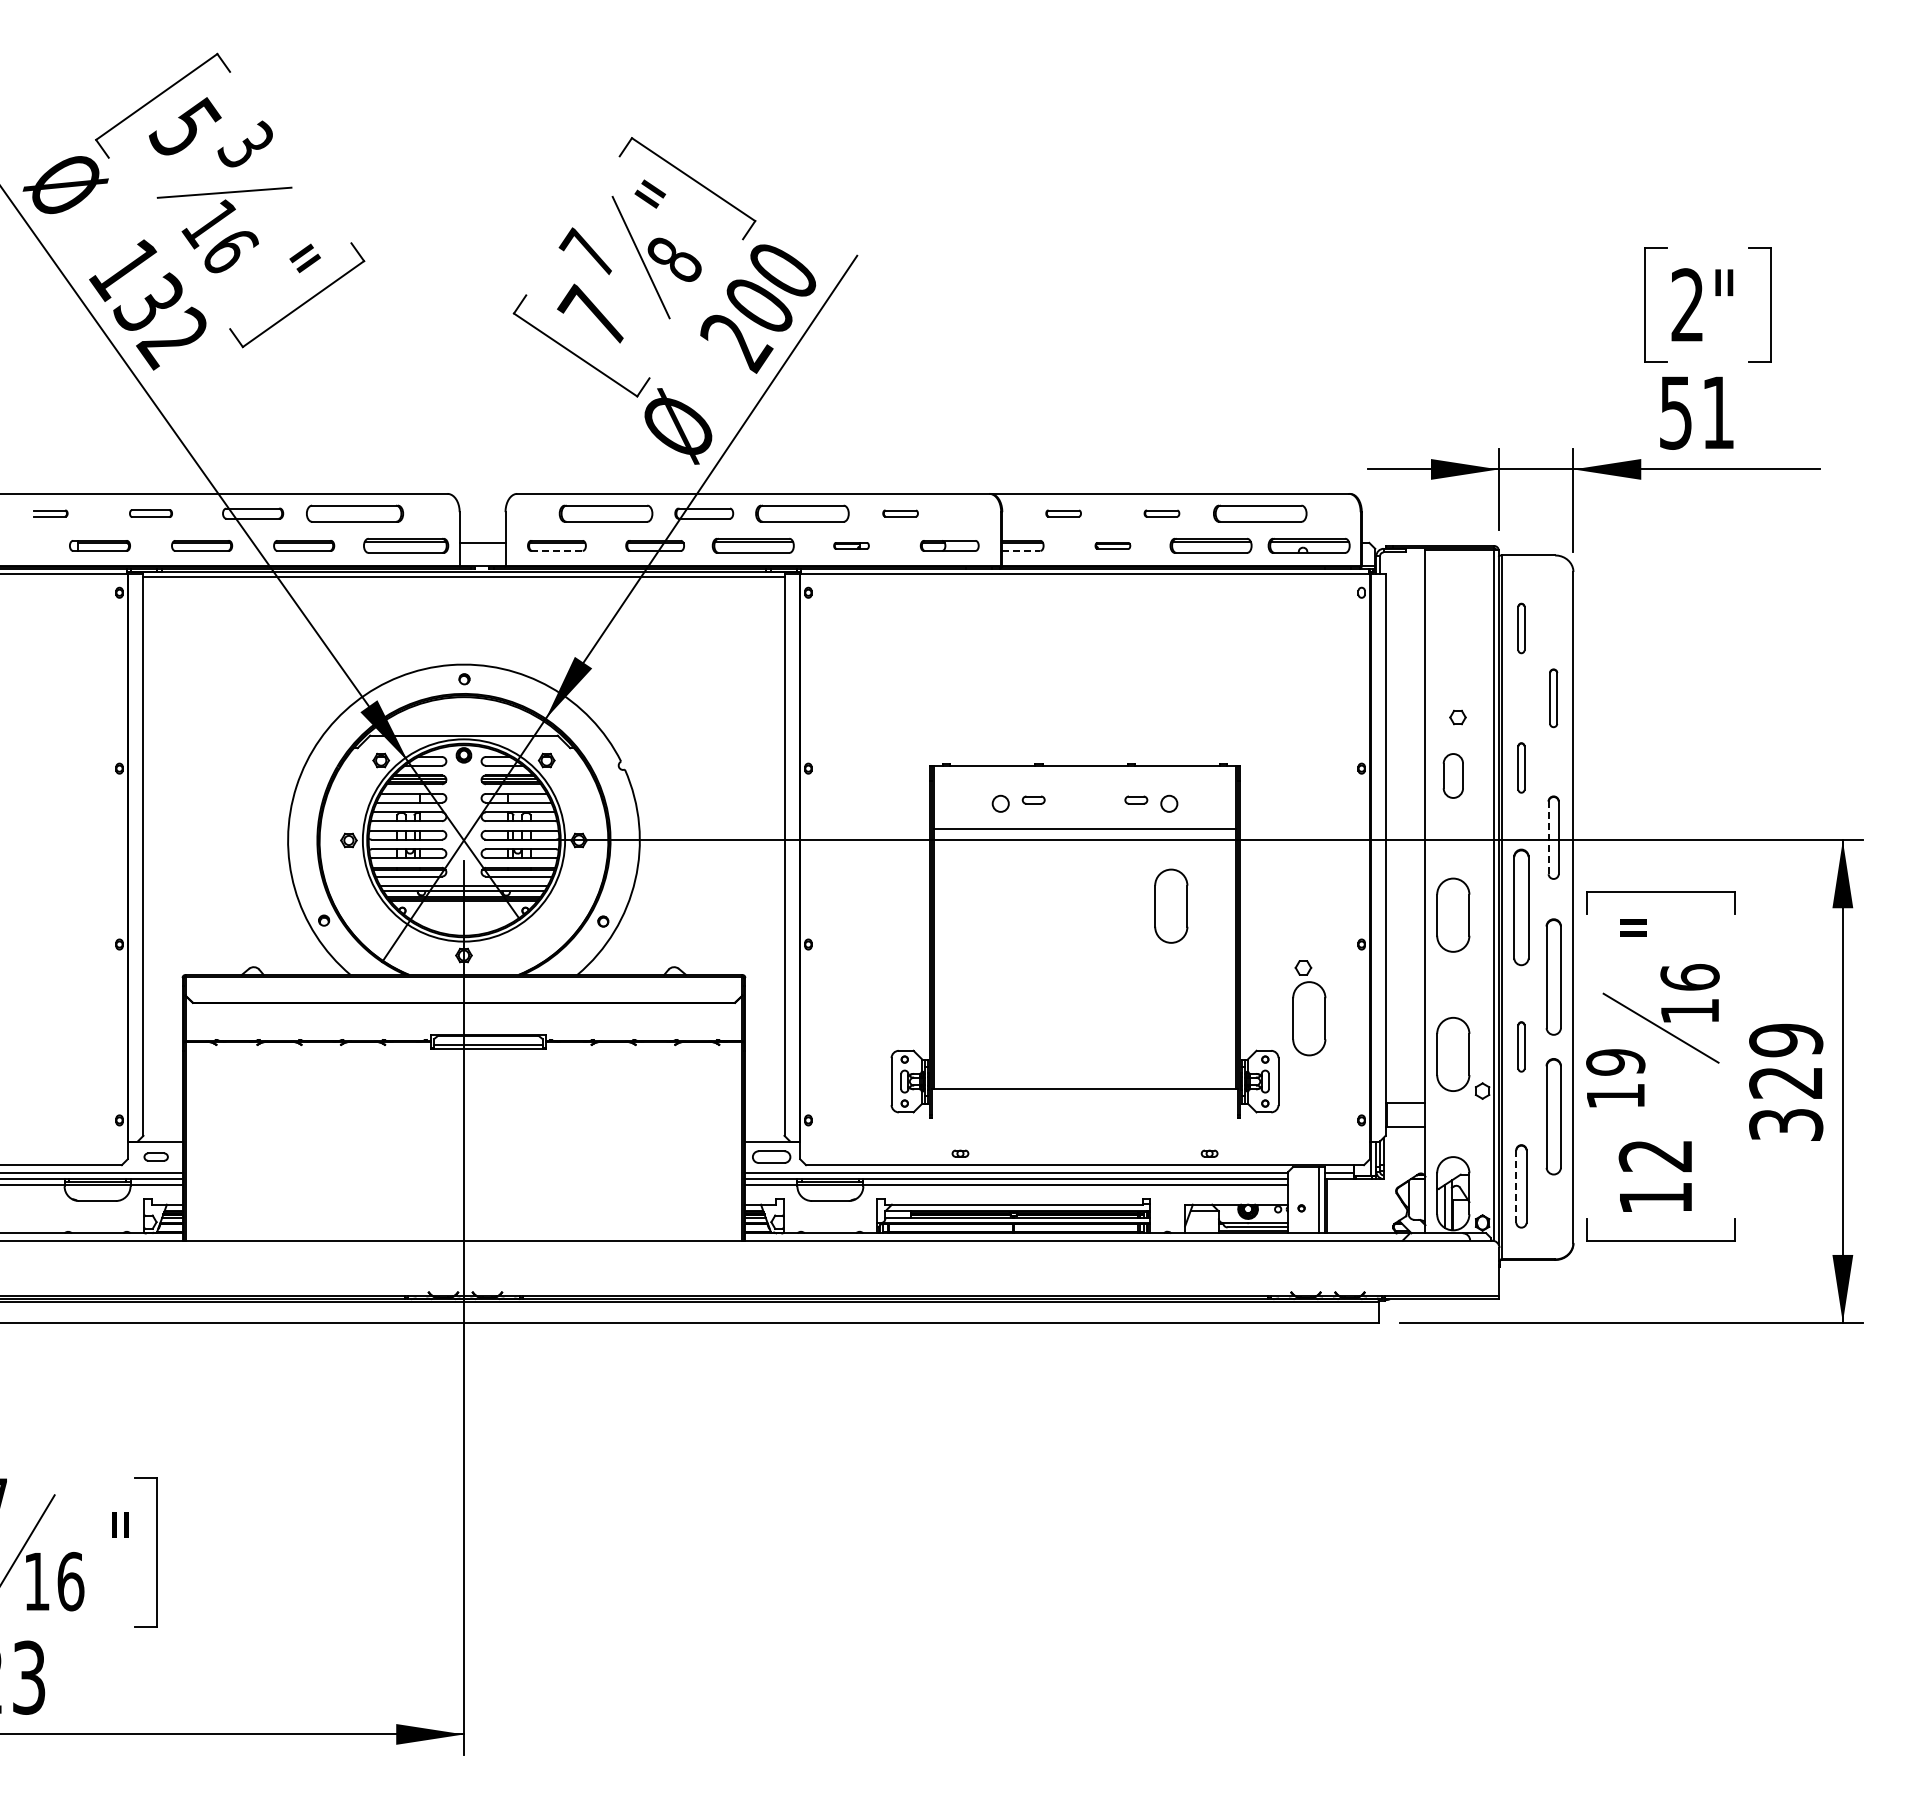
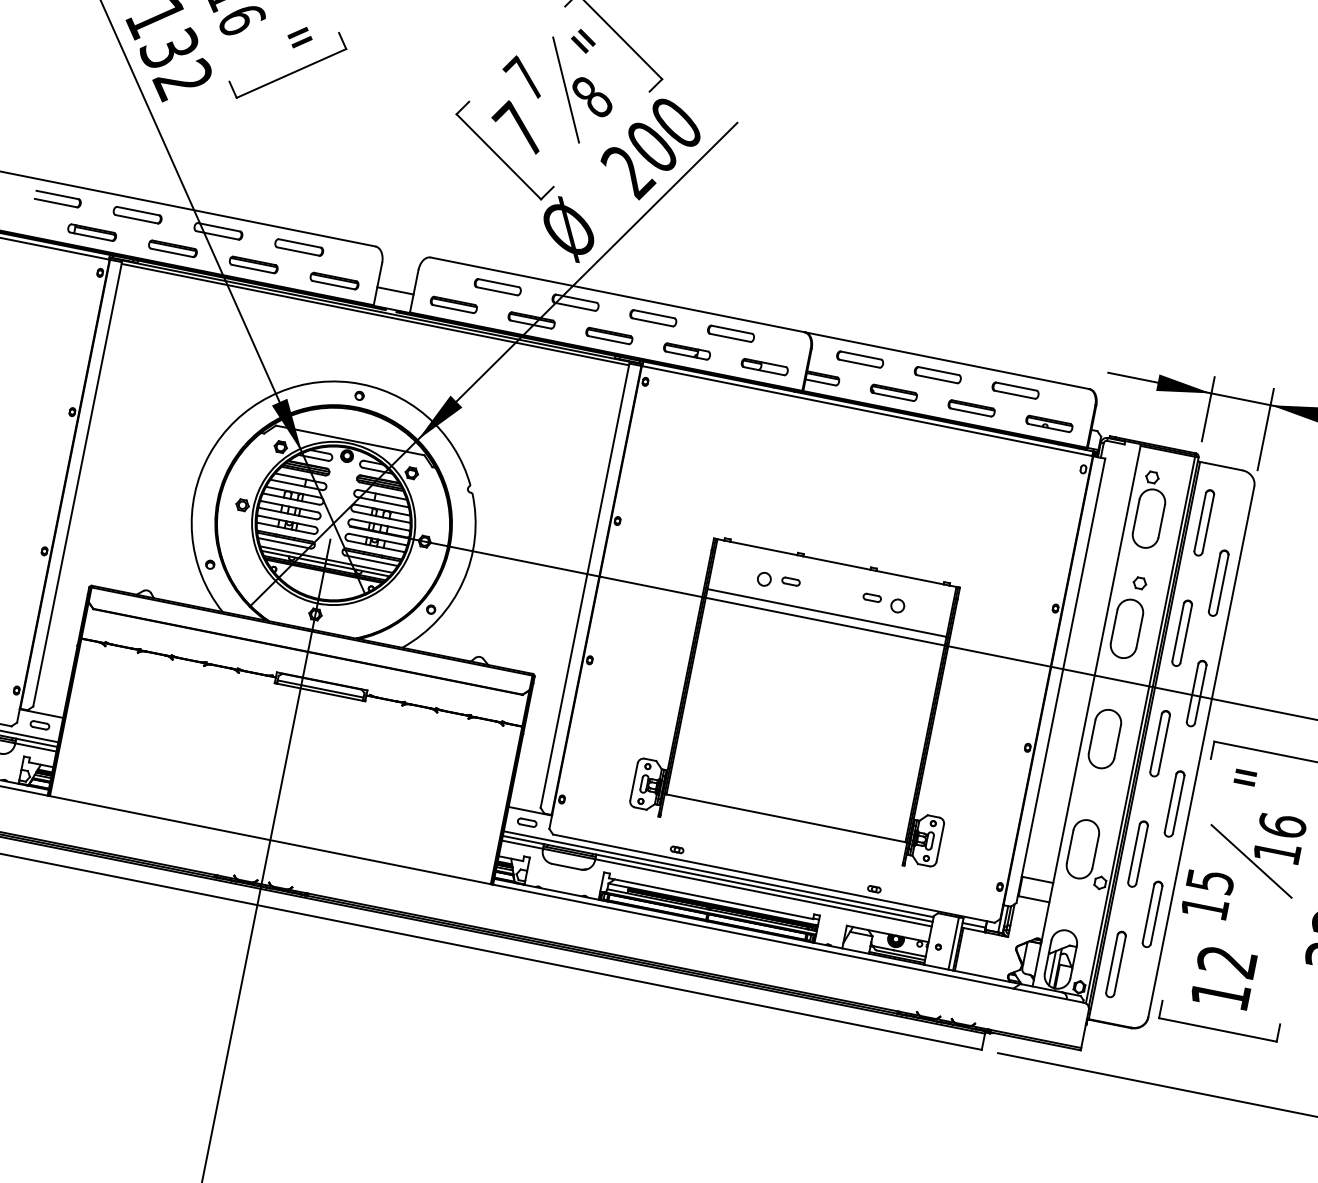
part: (50, 513) -> (58, 199), size x1.67
part: (150, 513) -> (137, 215), size x1.43
part: (355, 513) -> (299, 247), size x0.62
part: (605, 513) -> (497, 287), size x0.62
part: (802, 513) -> (653, 318), size x0.62
part: (900, 513) -> (730, 333), size x1.67
part: (1063, 513) -> (859, 359), size x1.67
part: (1161, 513) -> (937, 374), size x1.67
part: (1259, 513) -> (1015, 390), size x0.62
part: (406, 545) -> (334, 280), size x0.71
part: (753, 545) -> (609, 335), size x0.71
part: (851, 545) -> (687, 351), size x1.67
part: (1112, 545) -> (893, 392), size x1.67
part: (1210, 545) -> (971, 408), size x0.71
part: (1309, 545) -> (1049, 423), size x0.71
line: (556, 551) -> (452, 309), dashed -> solid
line: (1021, 551) -> (820, 382), dashed -> solid
part: (1521, 628) -> (1204, 522), size x1.67
part: (1553, 698) -> (1218, 583), size x1.43
part: (1521, 767) -> (1182, 632), size x1.67
part: (1453, 775) -> (1127, 628), size x1.67
line: (1548, 837) -> (1192, 692), dashed -> solid
part: (1171, 905) -> (883, 686), removed
part: (1521, 907) -> (1160, 743), size x0.71
part: (1553, 977) -> (1174, 804), size x0.71
part: (1309, 1008) -> (1150, 510), moved
part: (1521, 1046) -> (1138, 853), size x1.67
text: (1615, 1062) -> (1210, 881), 19 -> 15
part: (1553, 1116) -> (1152, 914), size x0.71
part: (771, 1156) -> (527, 822), size x0.62
line: (1516, 1186) -> (1112, 963), dashed -> solid

